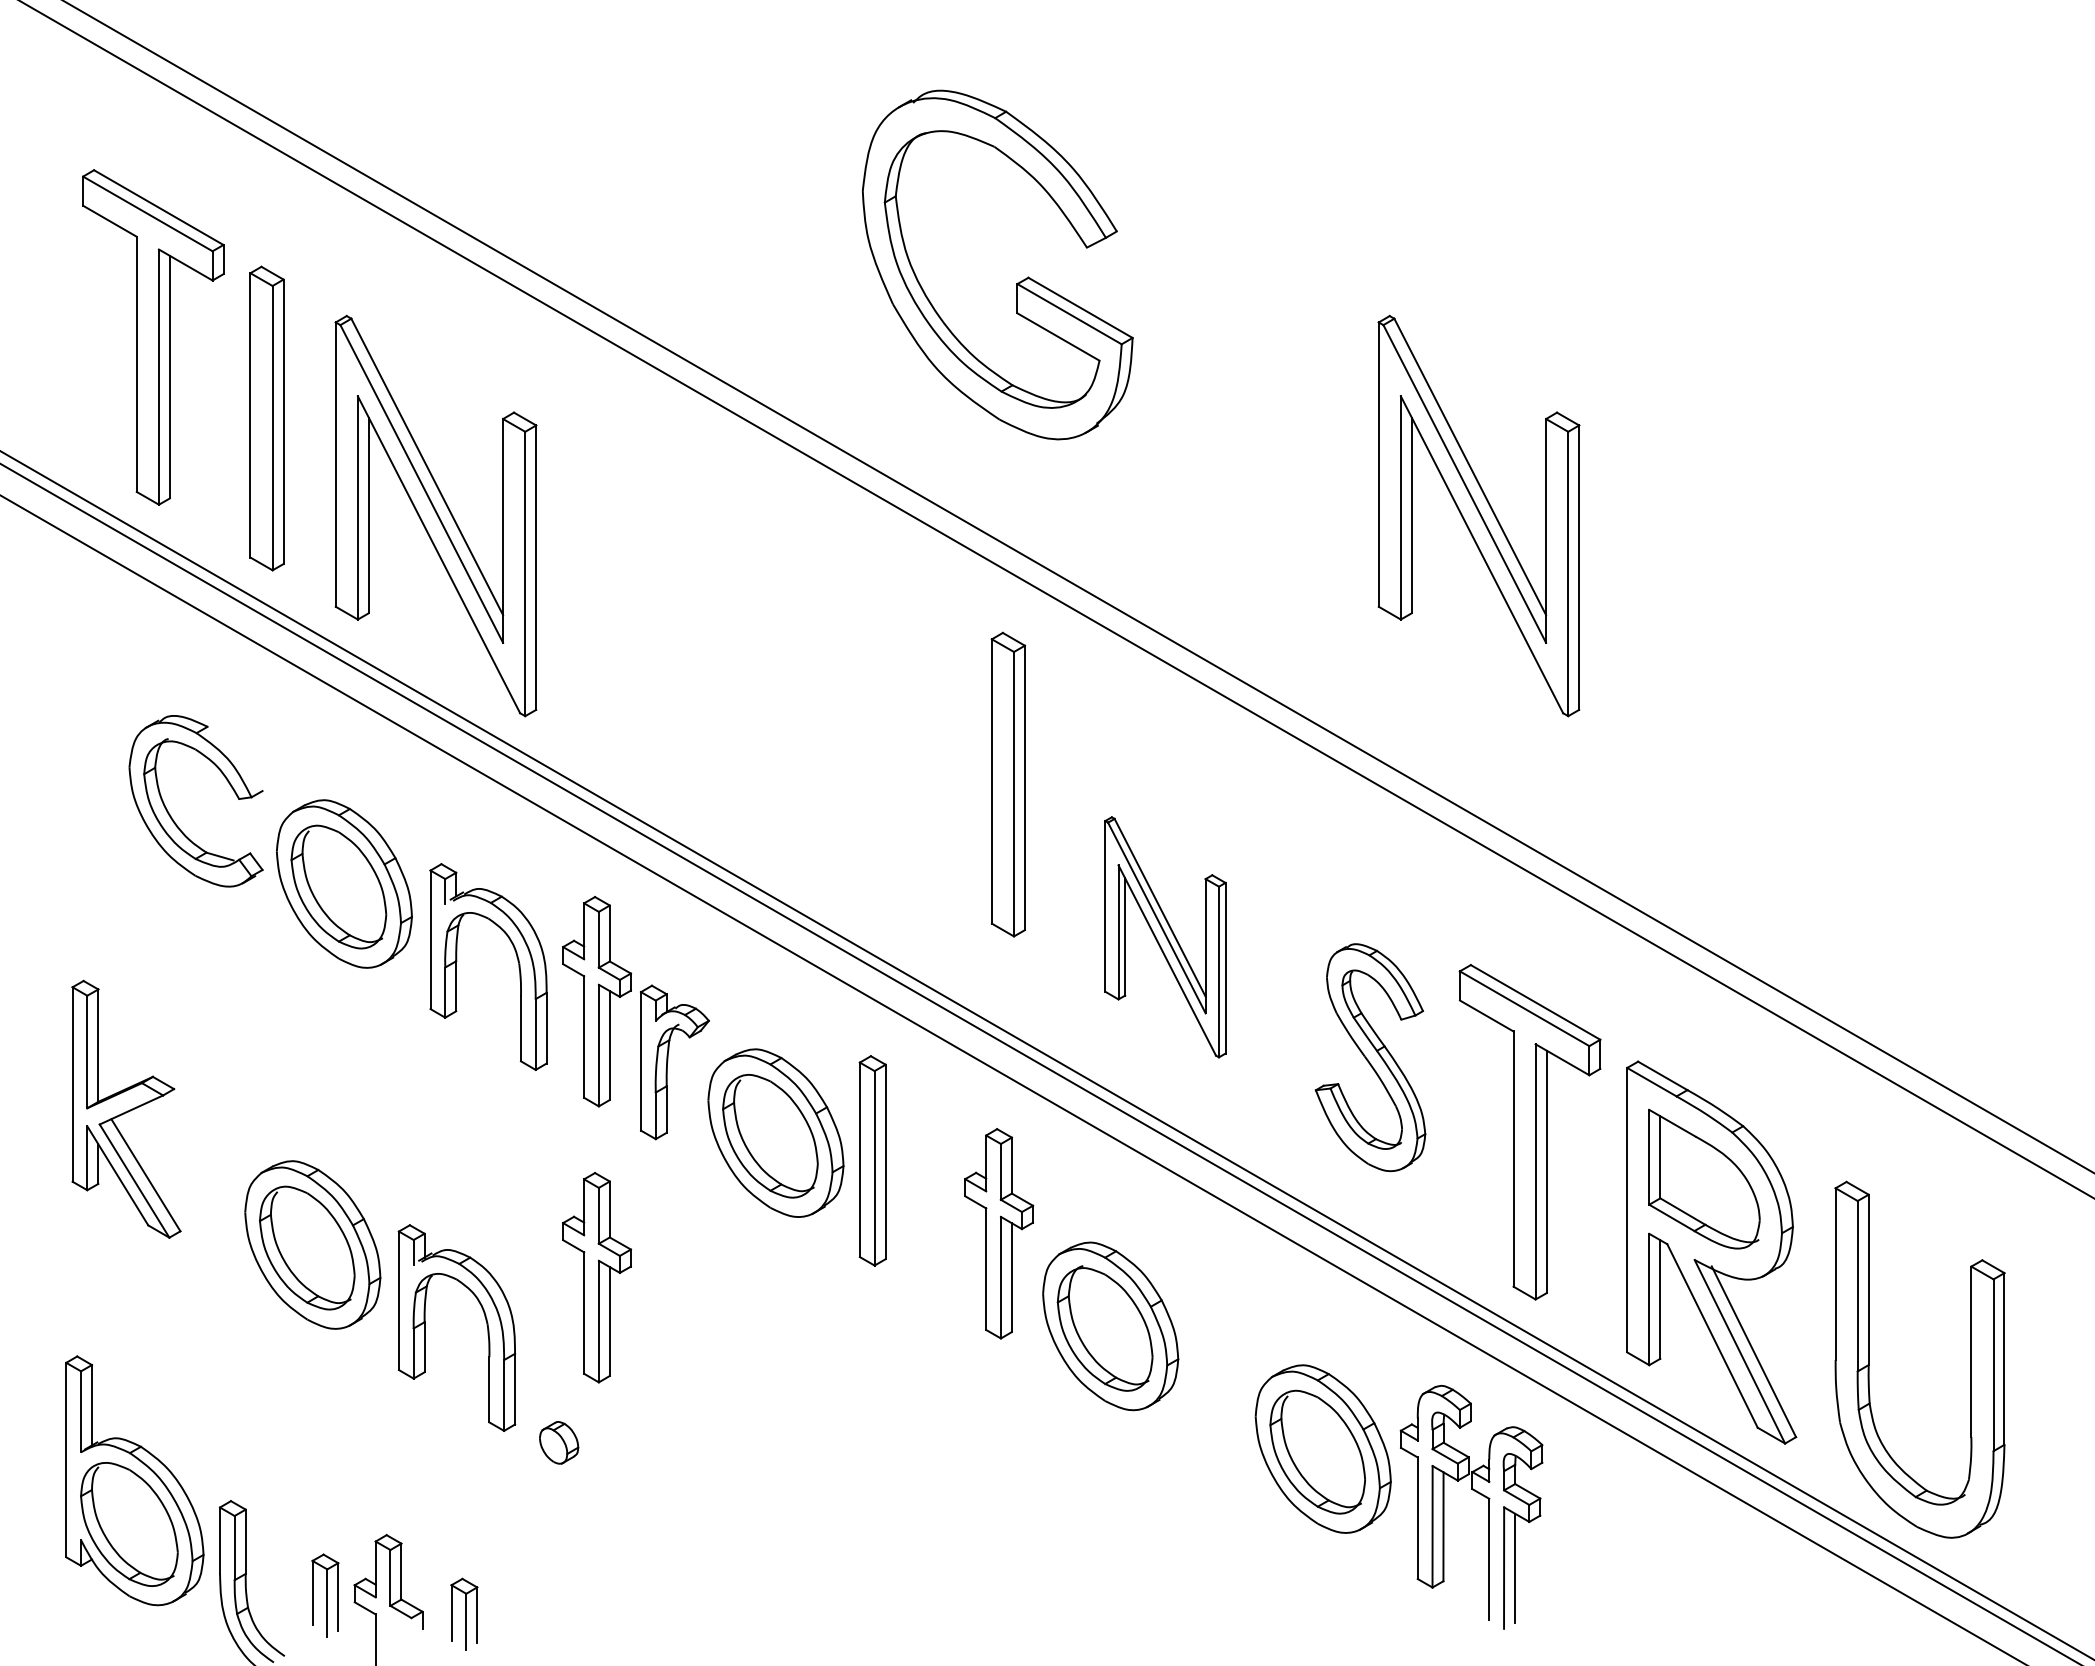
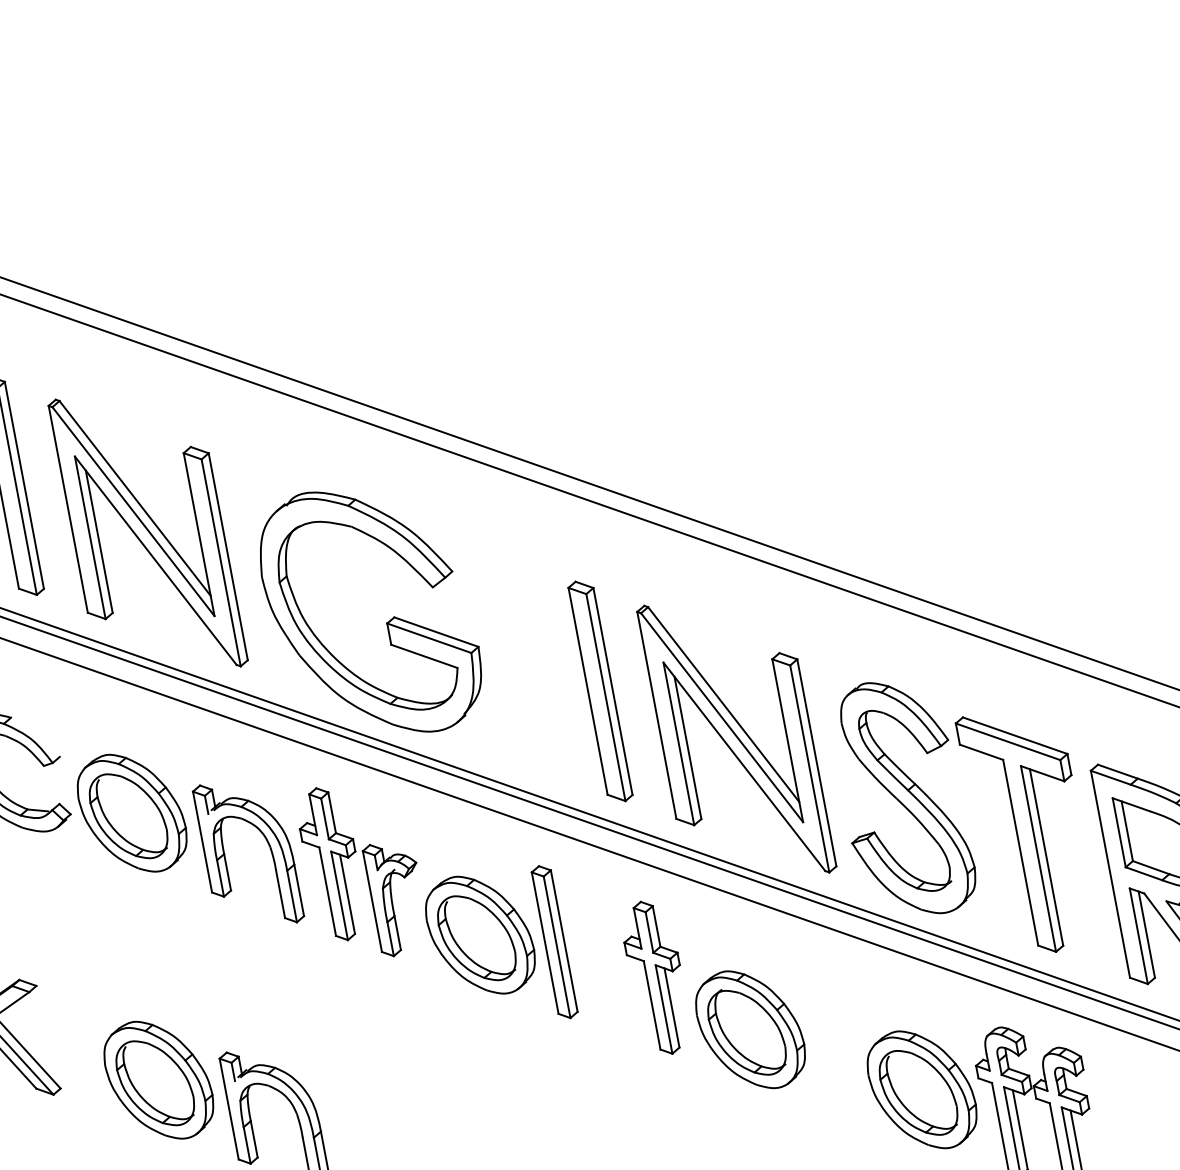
part: (1016, 283) -> (386, 623), moved
part: (1478, 516) -> (906, 389), removed
part: (1007, 784) -> (599, 691), moved
part: (1165, 937) -> (737, 739), size x1.67
part: (1370, 1057) -> (902, 798), size x1.43
part: (597, 1277) -> (370, 1064), removed

